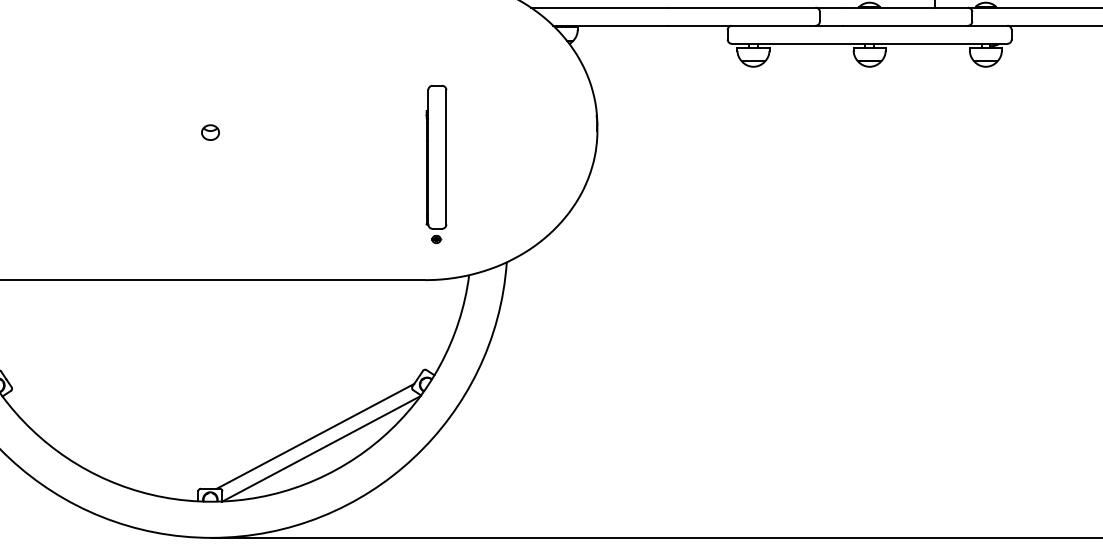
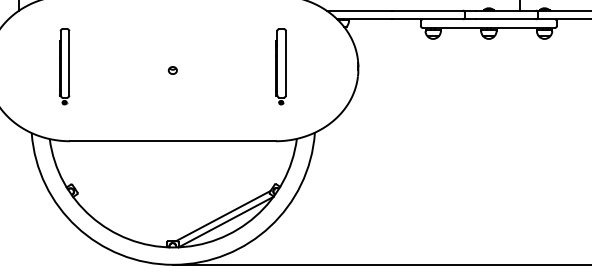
part: (435, 163) -> (280, 66), moved

